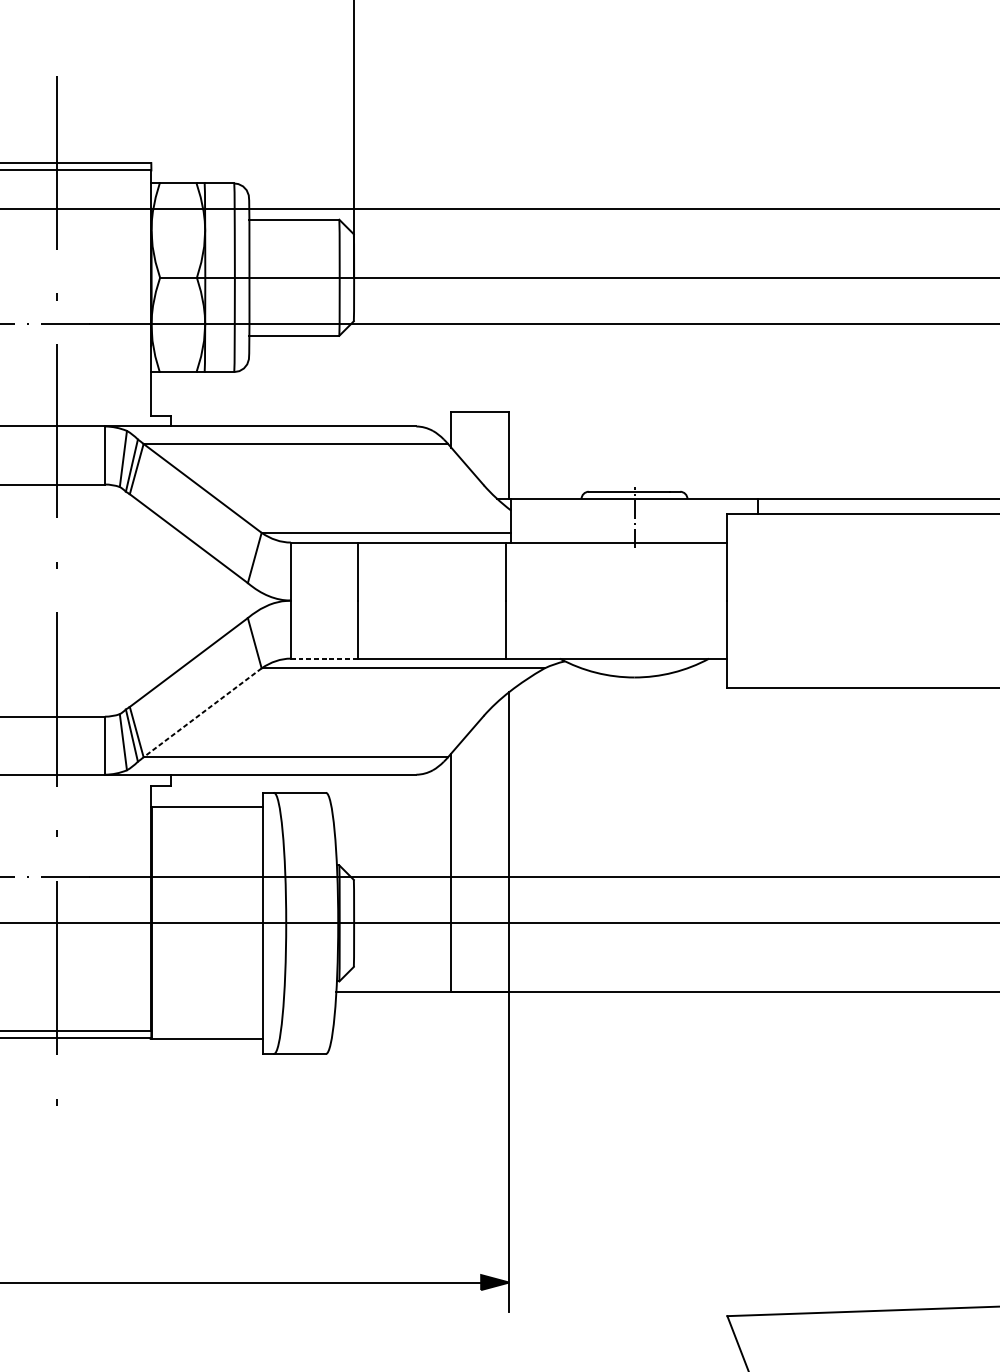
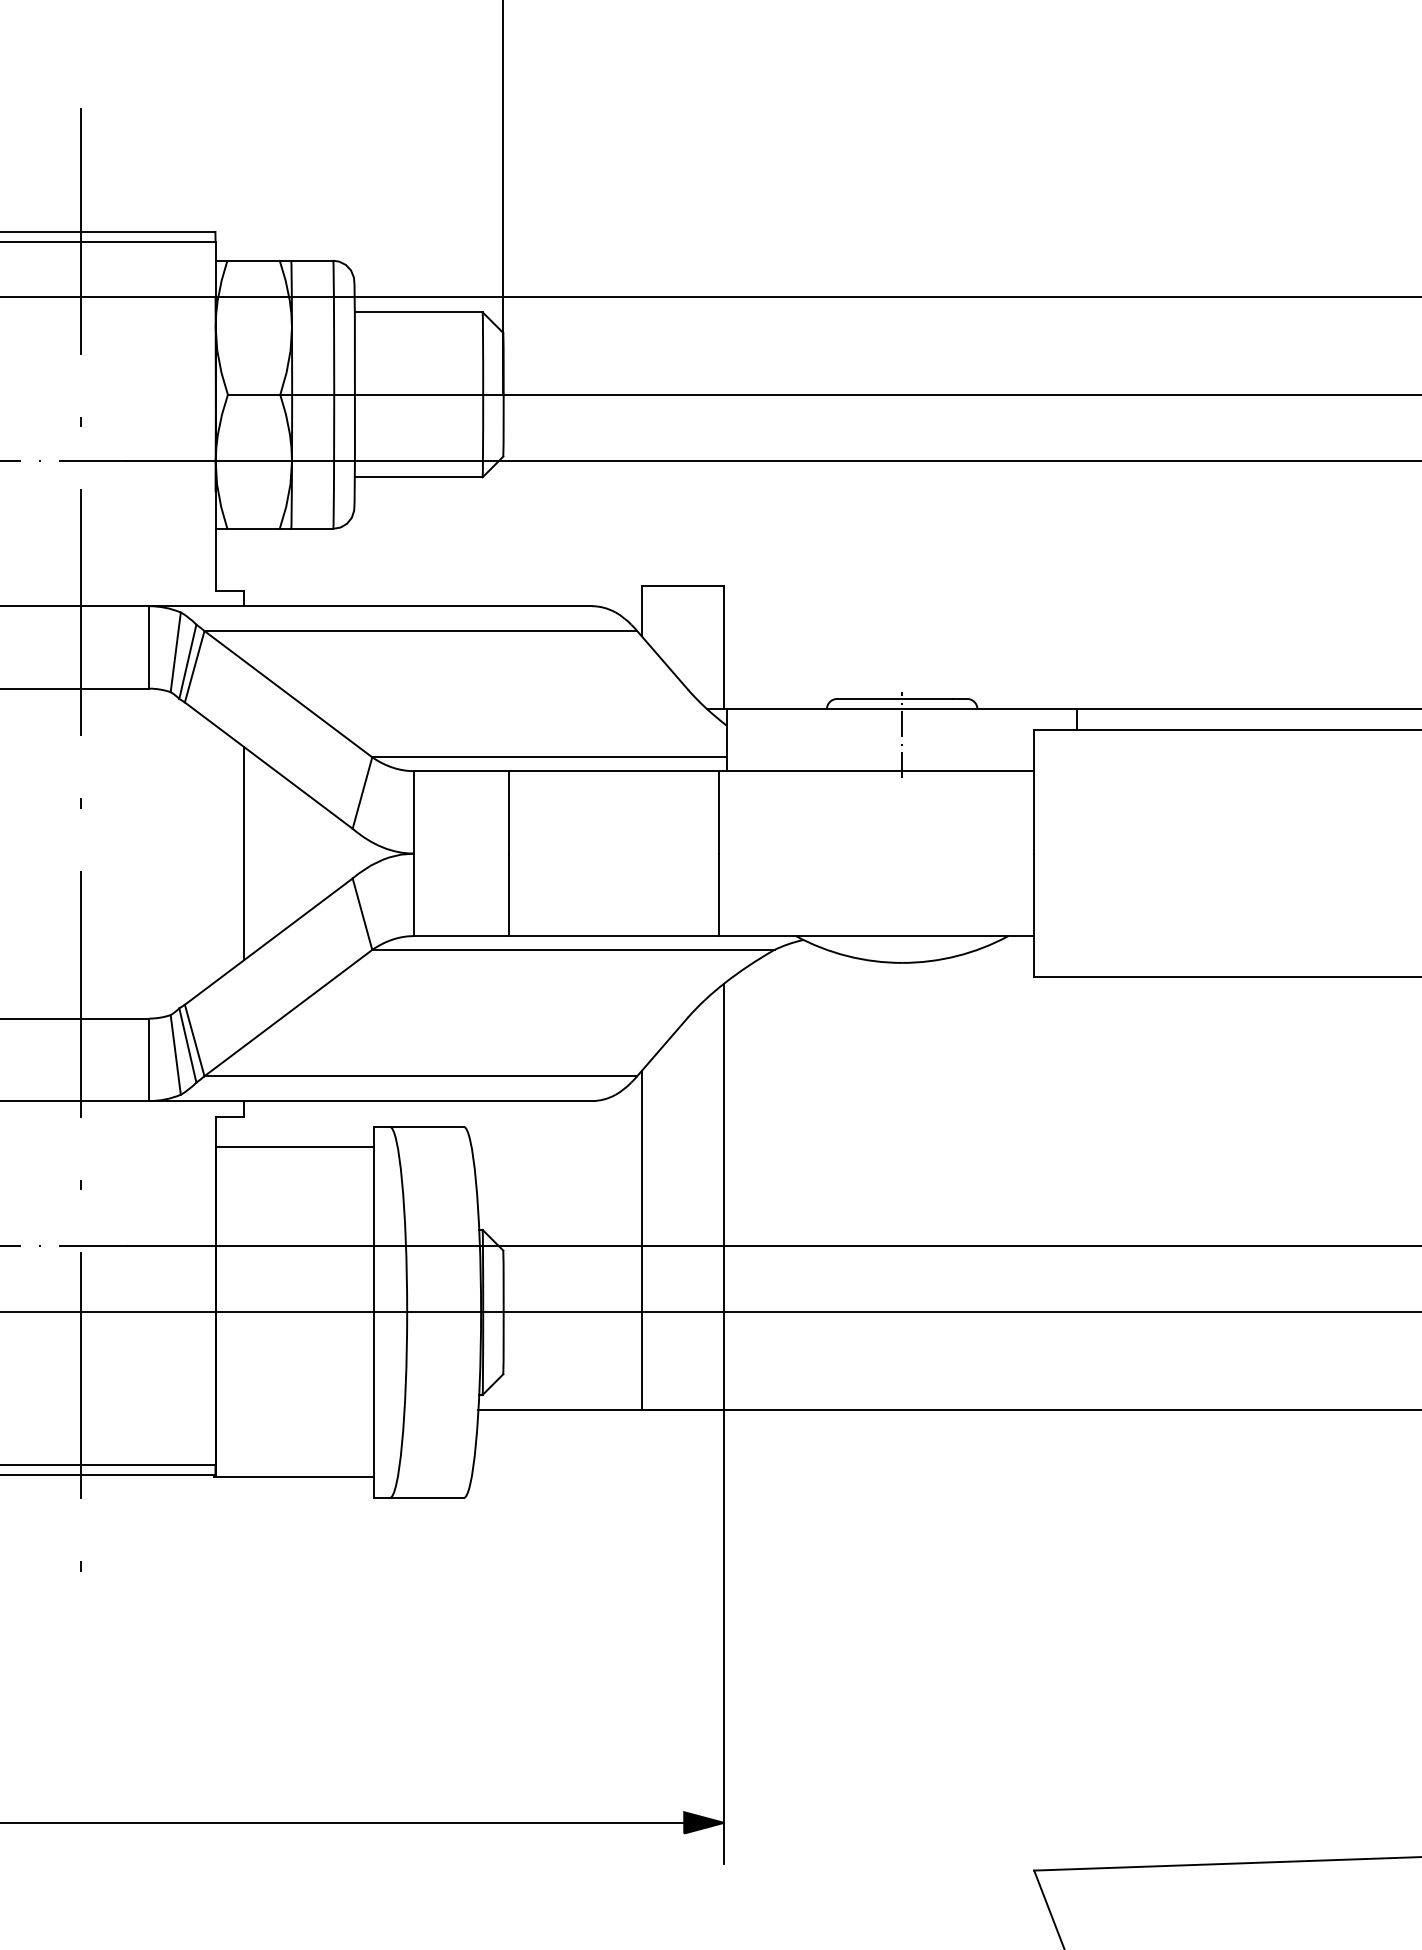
line: (171, 600) -> (243, 853), added
line: (323, 658) -> (460, 936), dashed -> solid
line: (202, 713) -> (288, 1013), dashed -> solid

